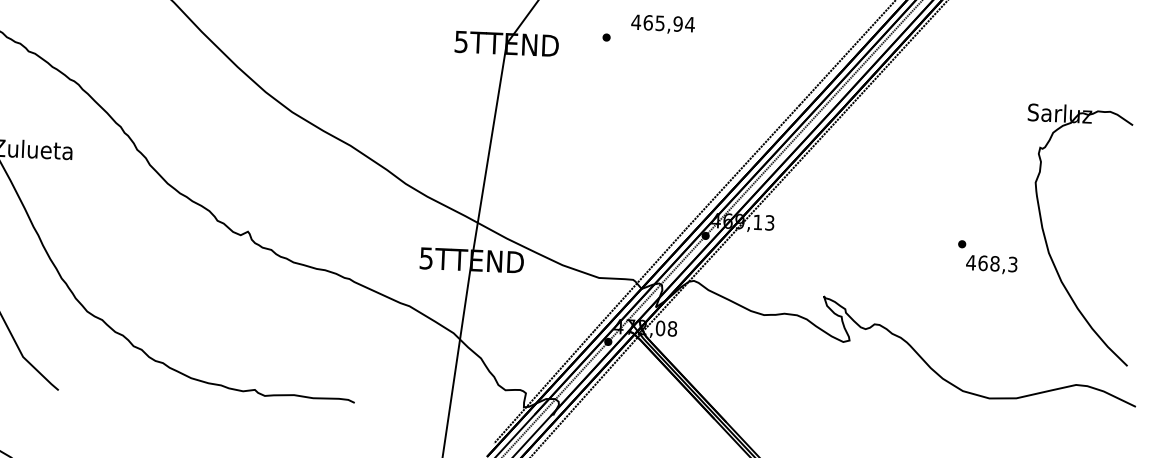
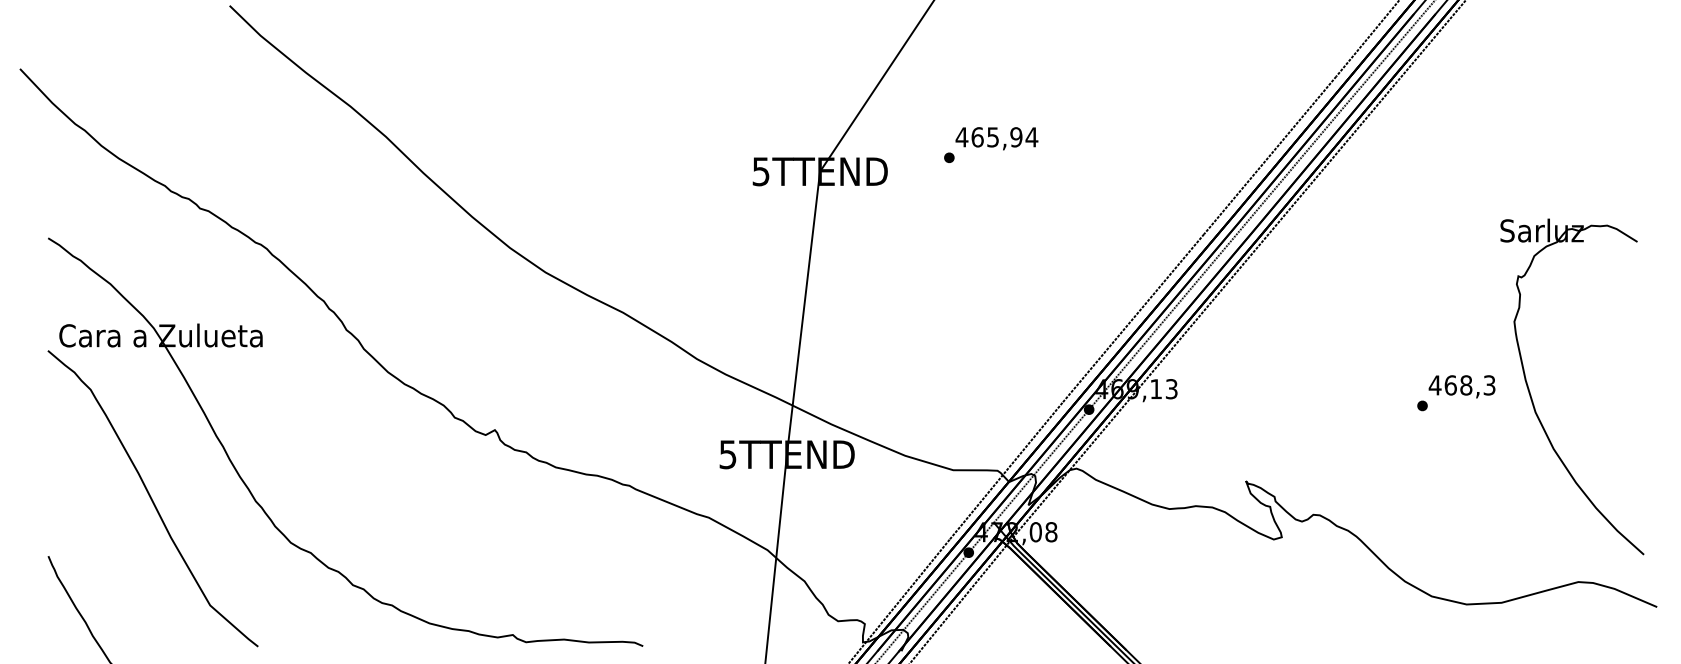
text: (662, 24) -> (996, 138), moved
text: (991, 264) -> (1461, 386), moved

